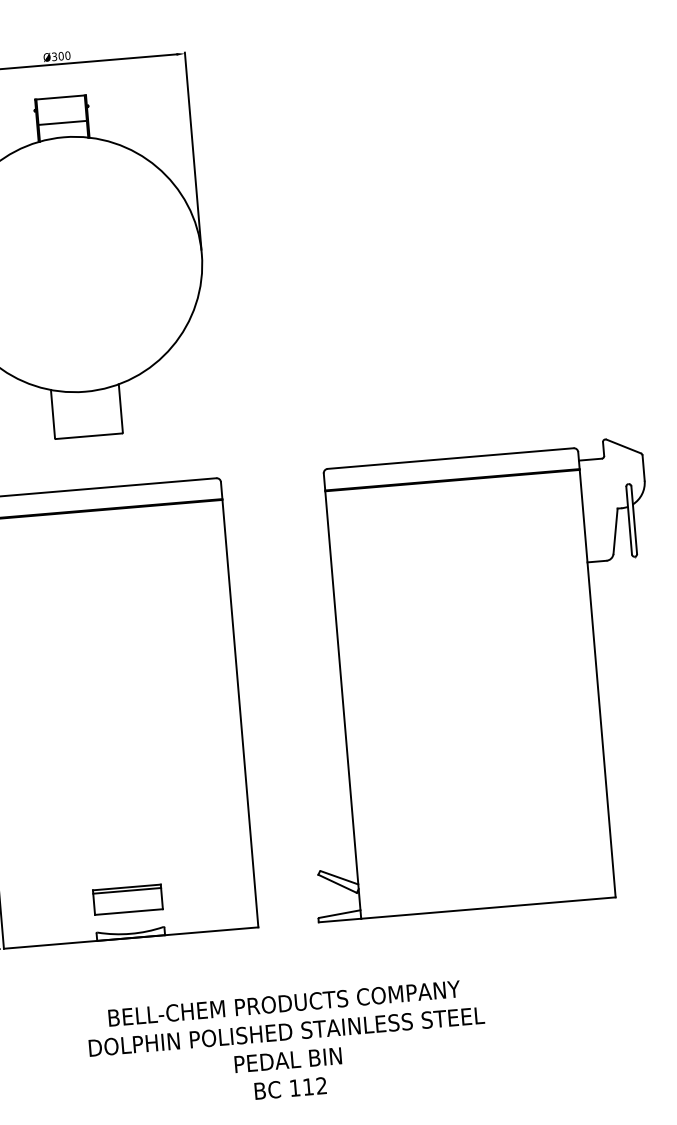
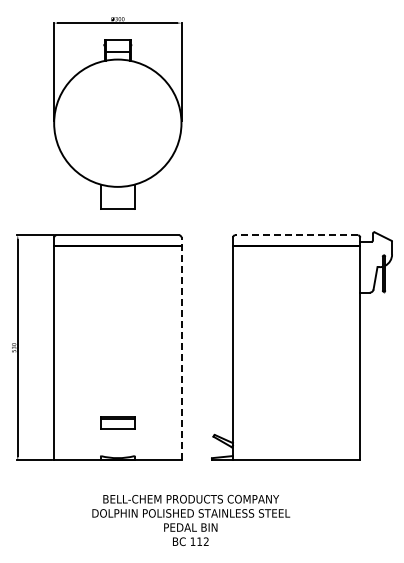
line: (450, 458) -> (296, 235), solid -> dashed
line: (239, 703) -> (181, 348), solid -> dashed
part: (127, 898) -> (117, 422), moved

